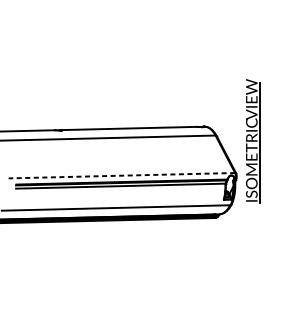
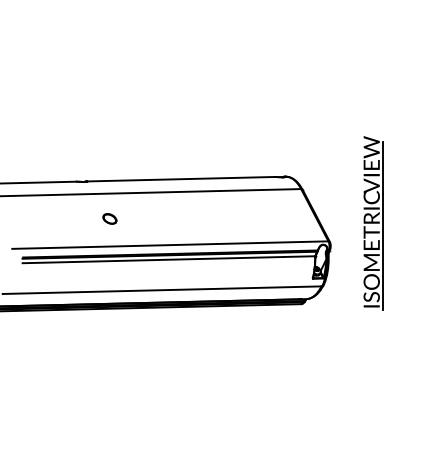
part: (253, 141) -> (373, 223), moved
part: (78, 156) -> (109, 218), added
line: (121, 175) -> (169, 245), dashed -> solid

